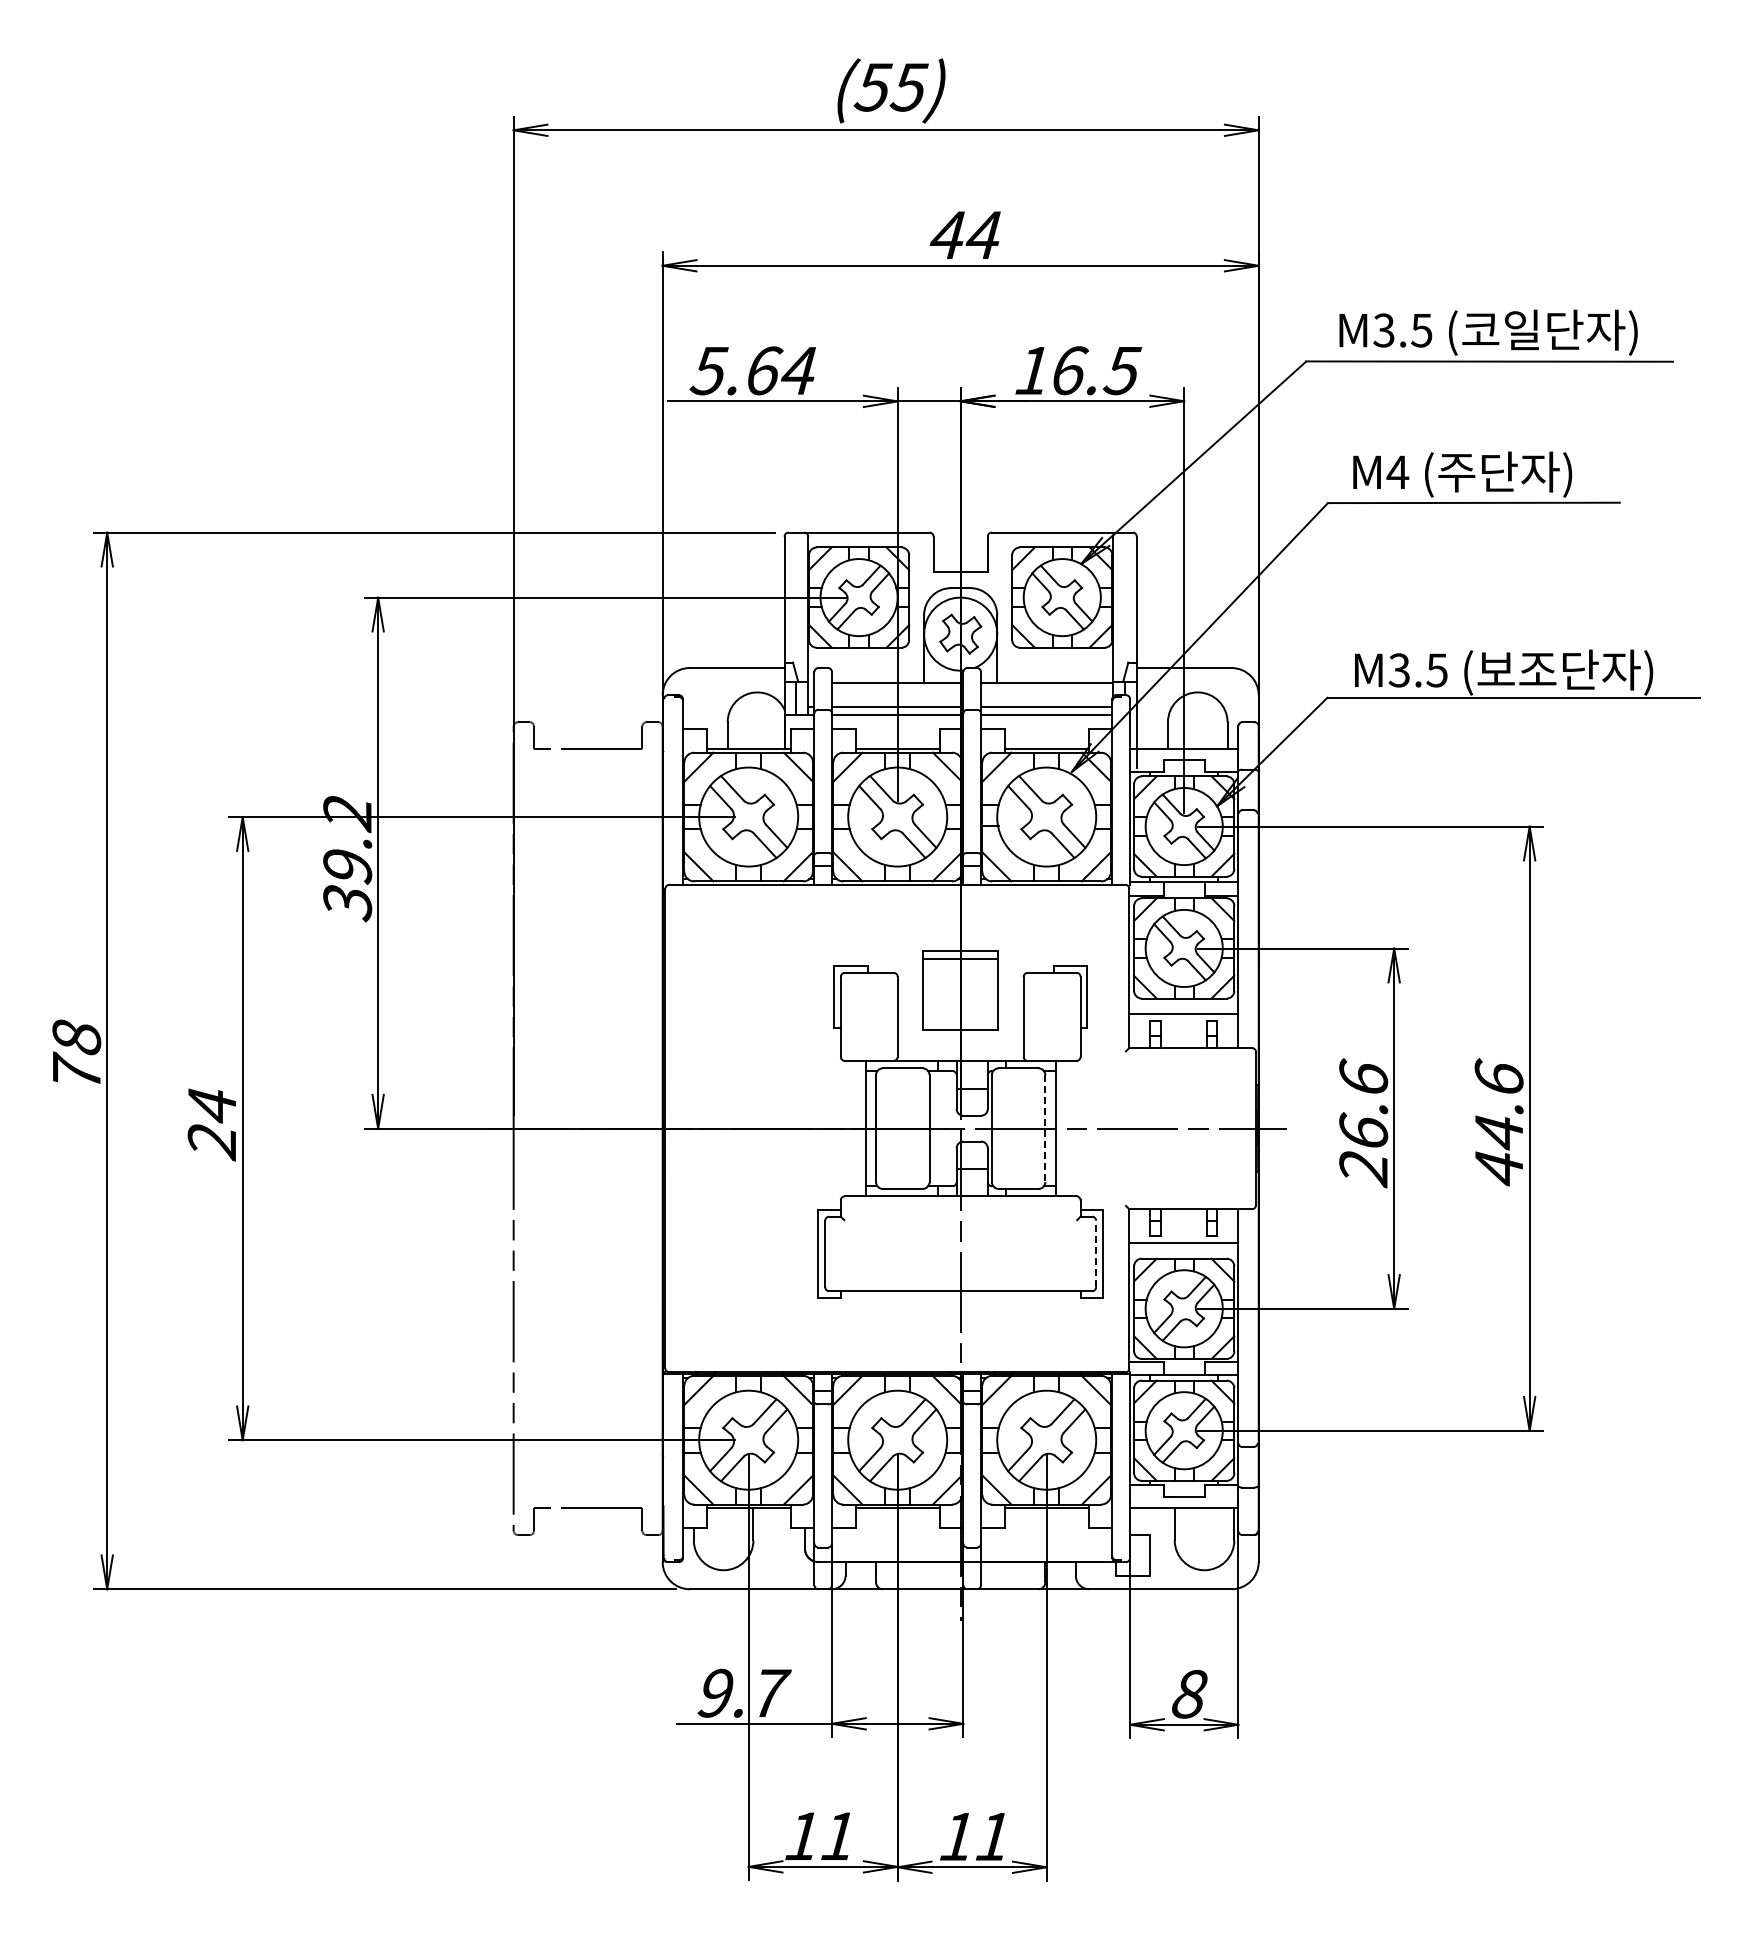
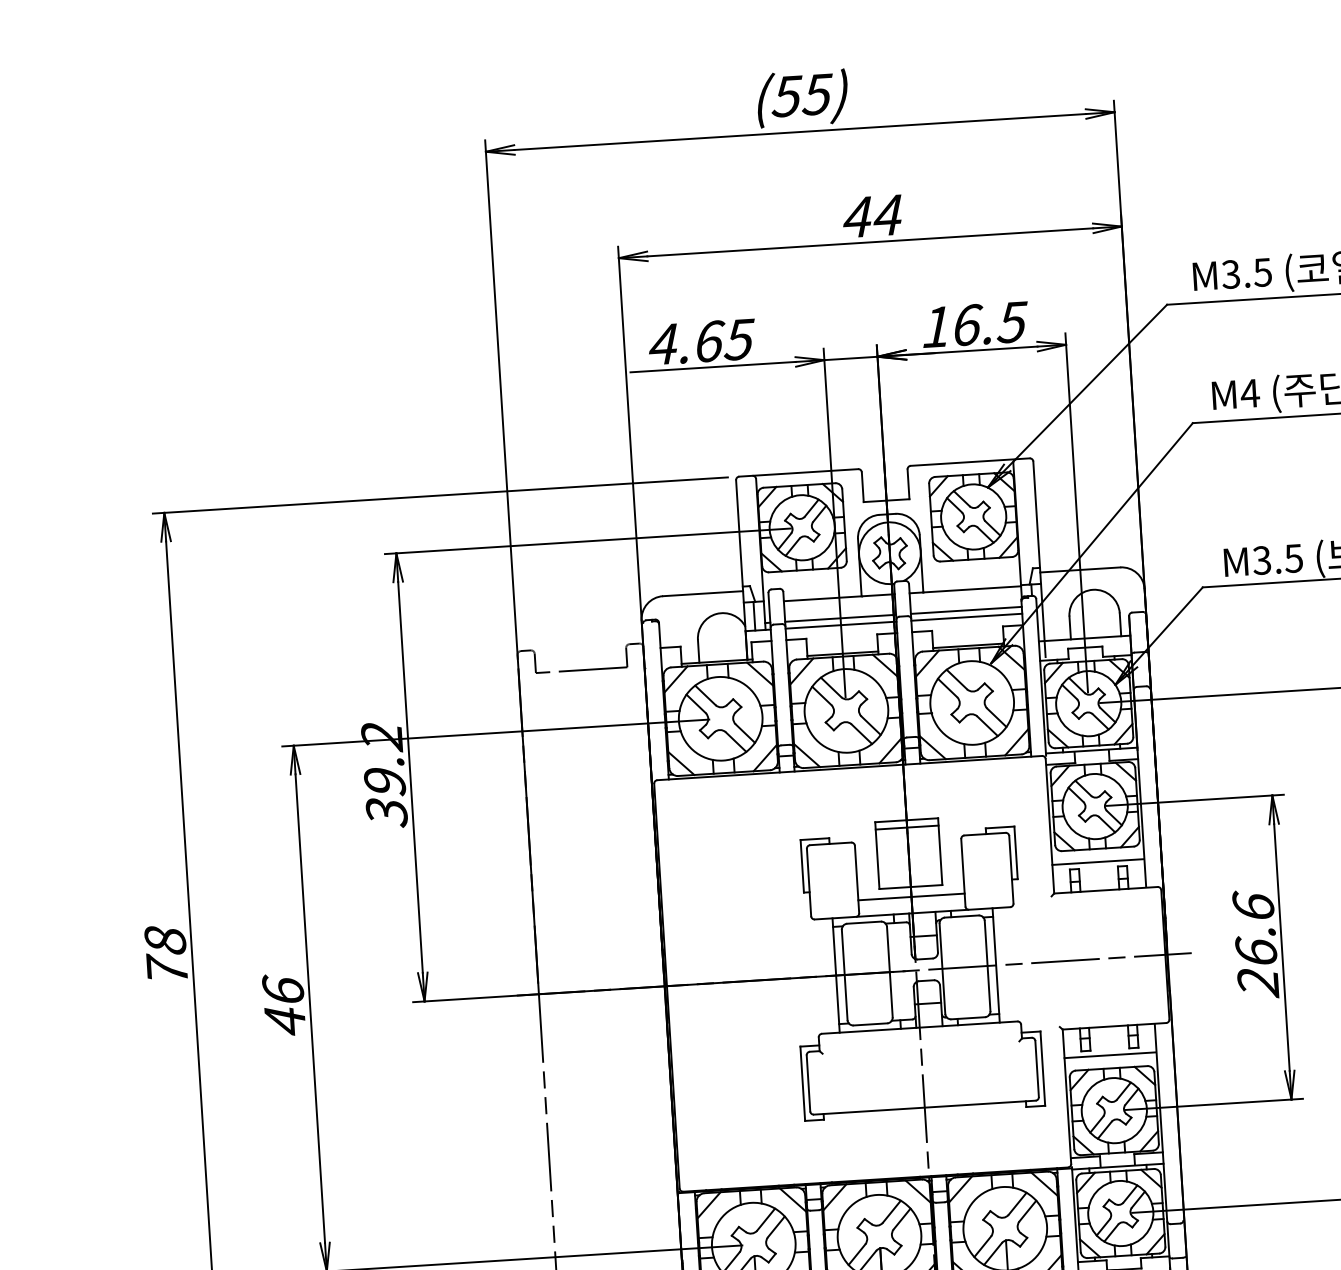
text: (753, 371) -> (701, 342), 5.64 -> 4.65
line: (960, 1041) -> (911, 896), added
text: (211, 1123) -> (283, 1005), 24 -> 46
line: (1045, 1128) -> (987, 965), dashed -> solid
line: (1096, 1253) -> (1037, 1068), dashed -> solid

